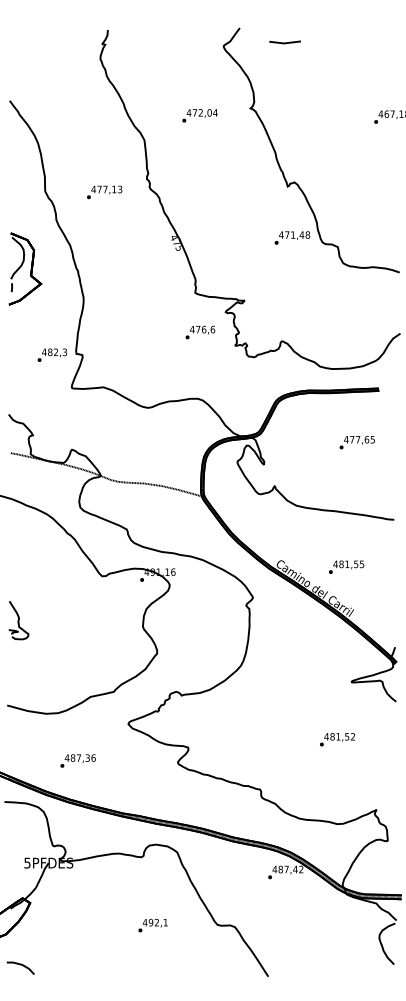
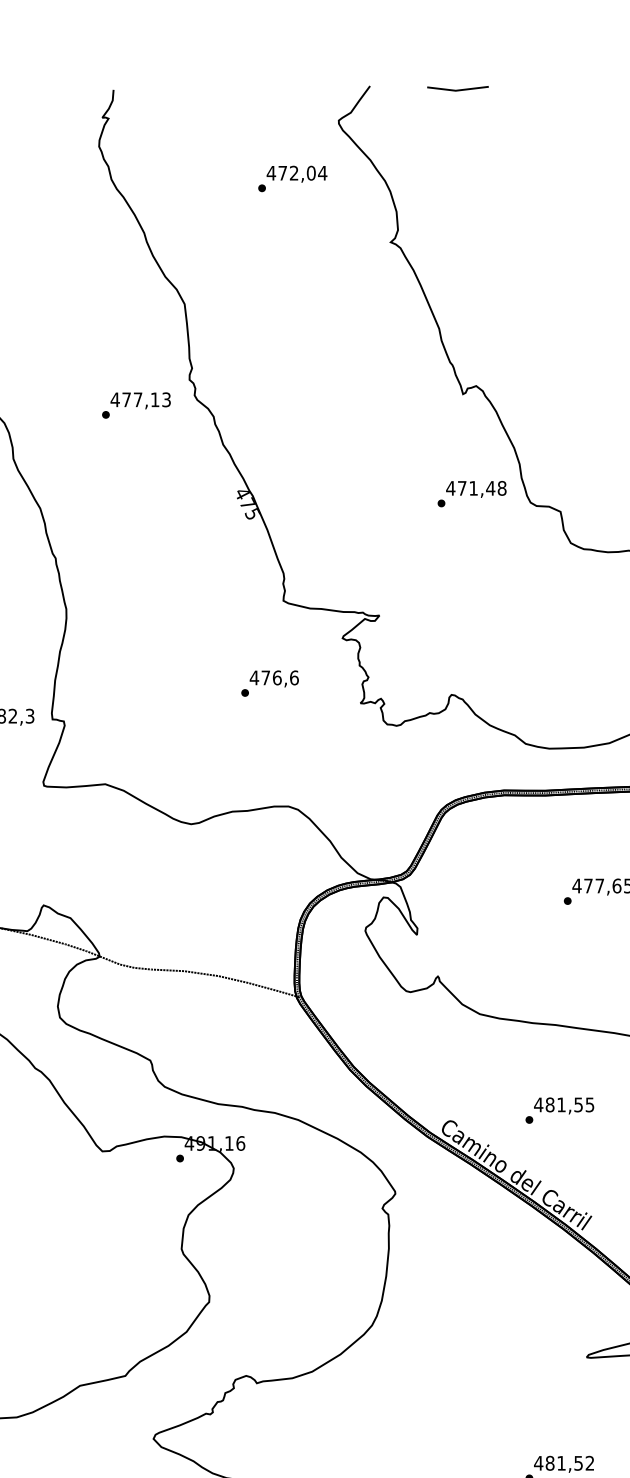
line: (284, 42) -> (456, 88), moved
text: (199, 115) -> (291, 178), moved
text: (104, 192) -> (136, 405), moved
text: (200, 332) -> (270, 683), moved
text: (346, 566) -> (559, 1109), moved

